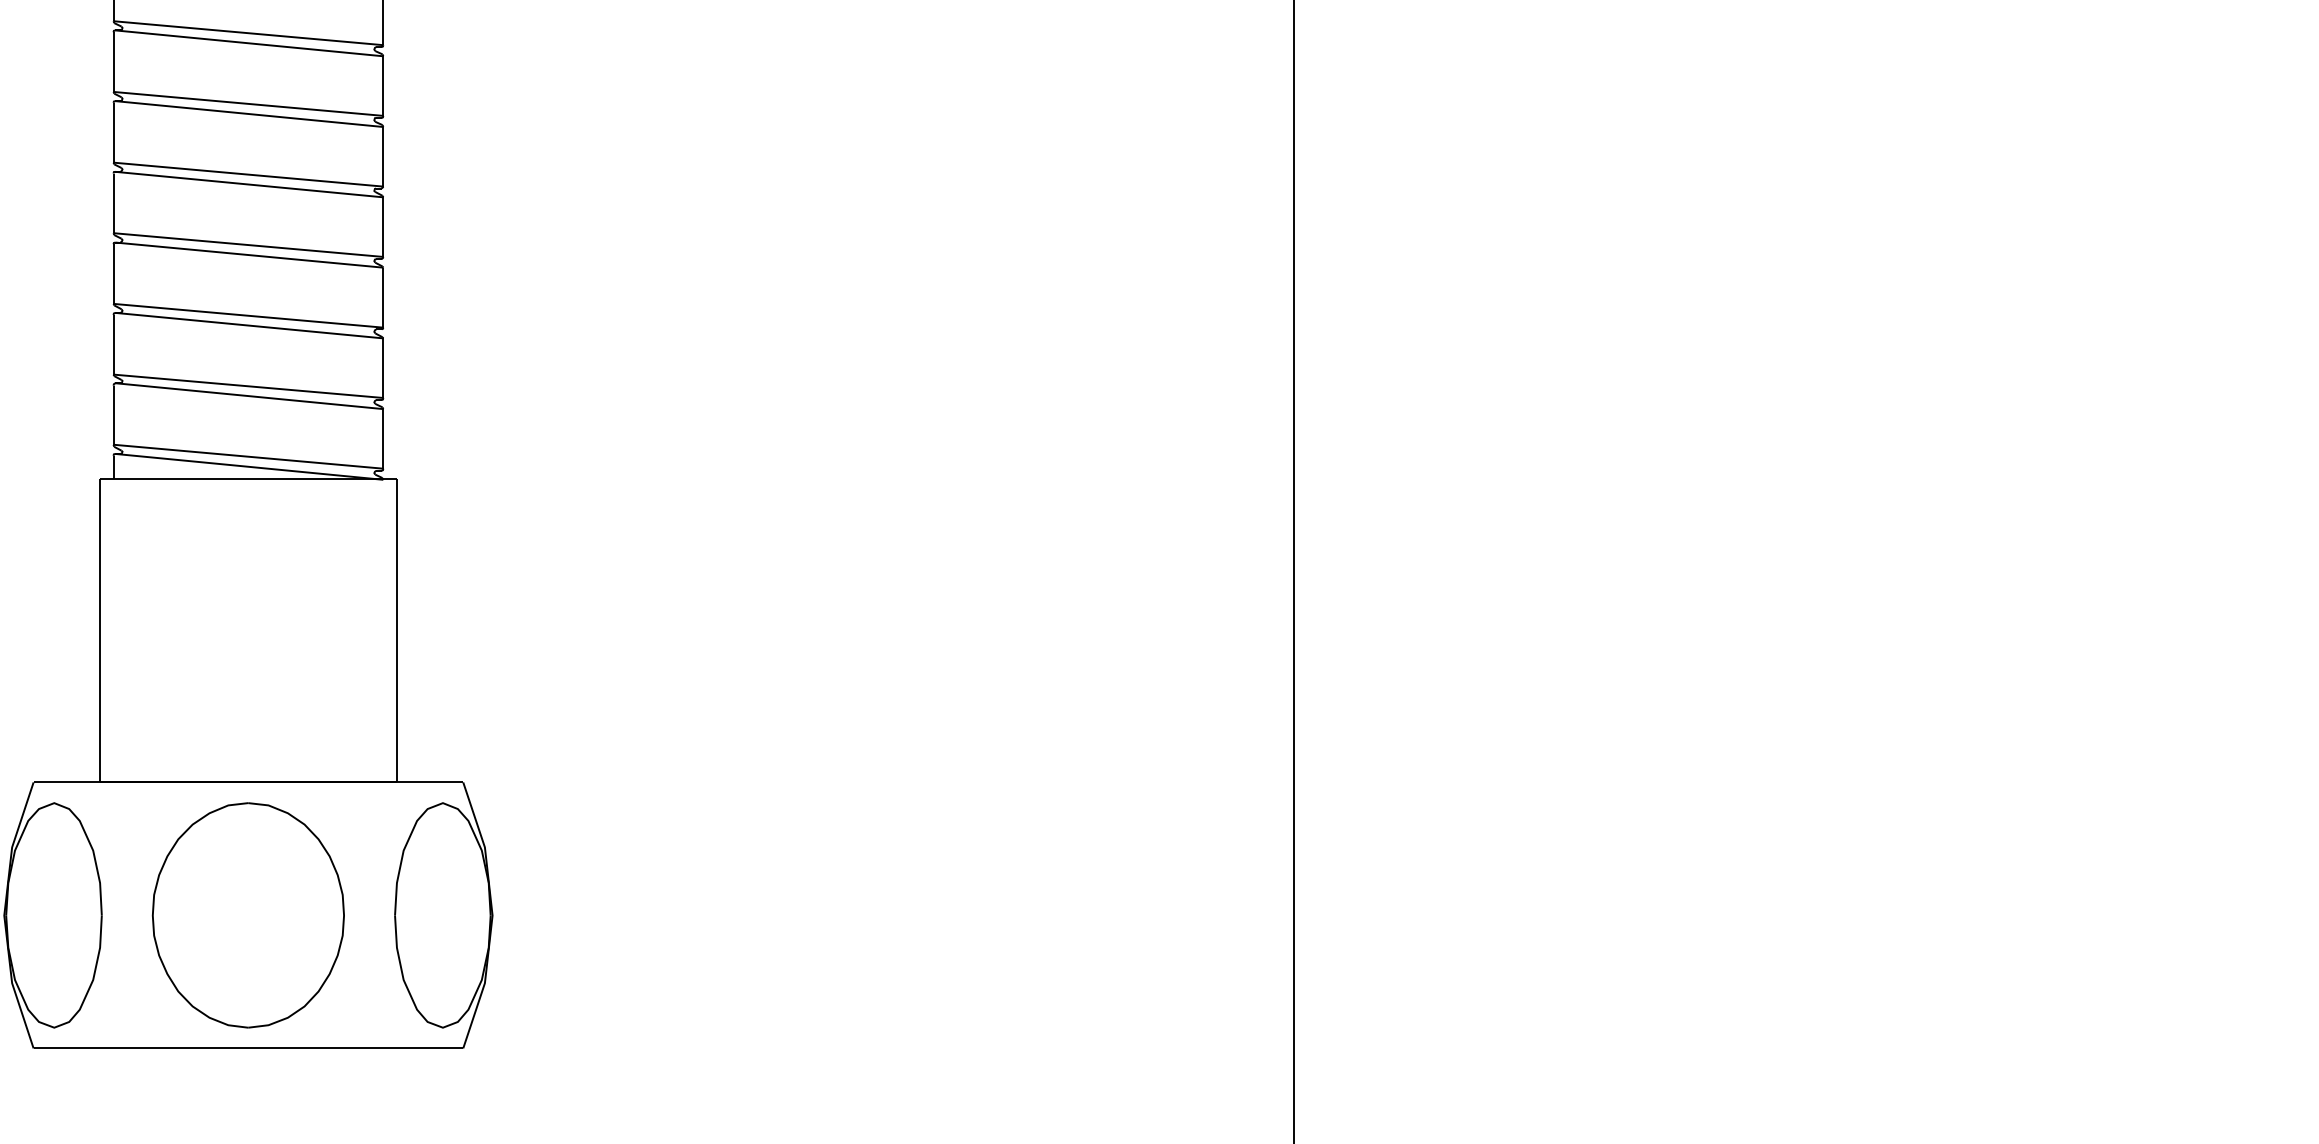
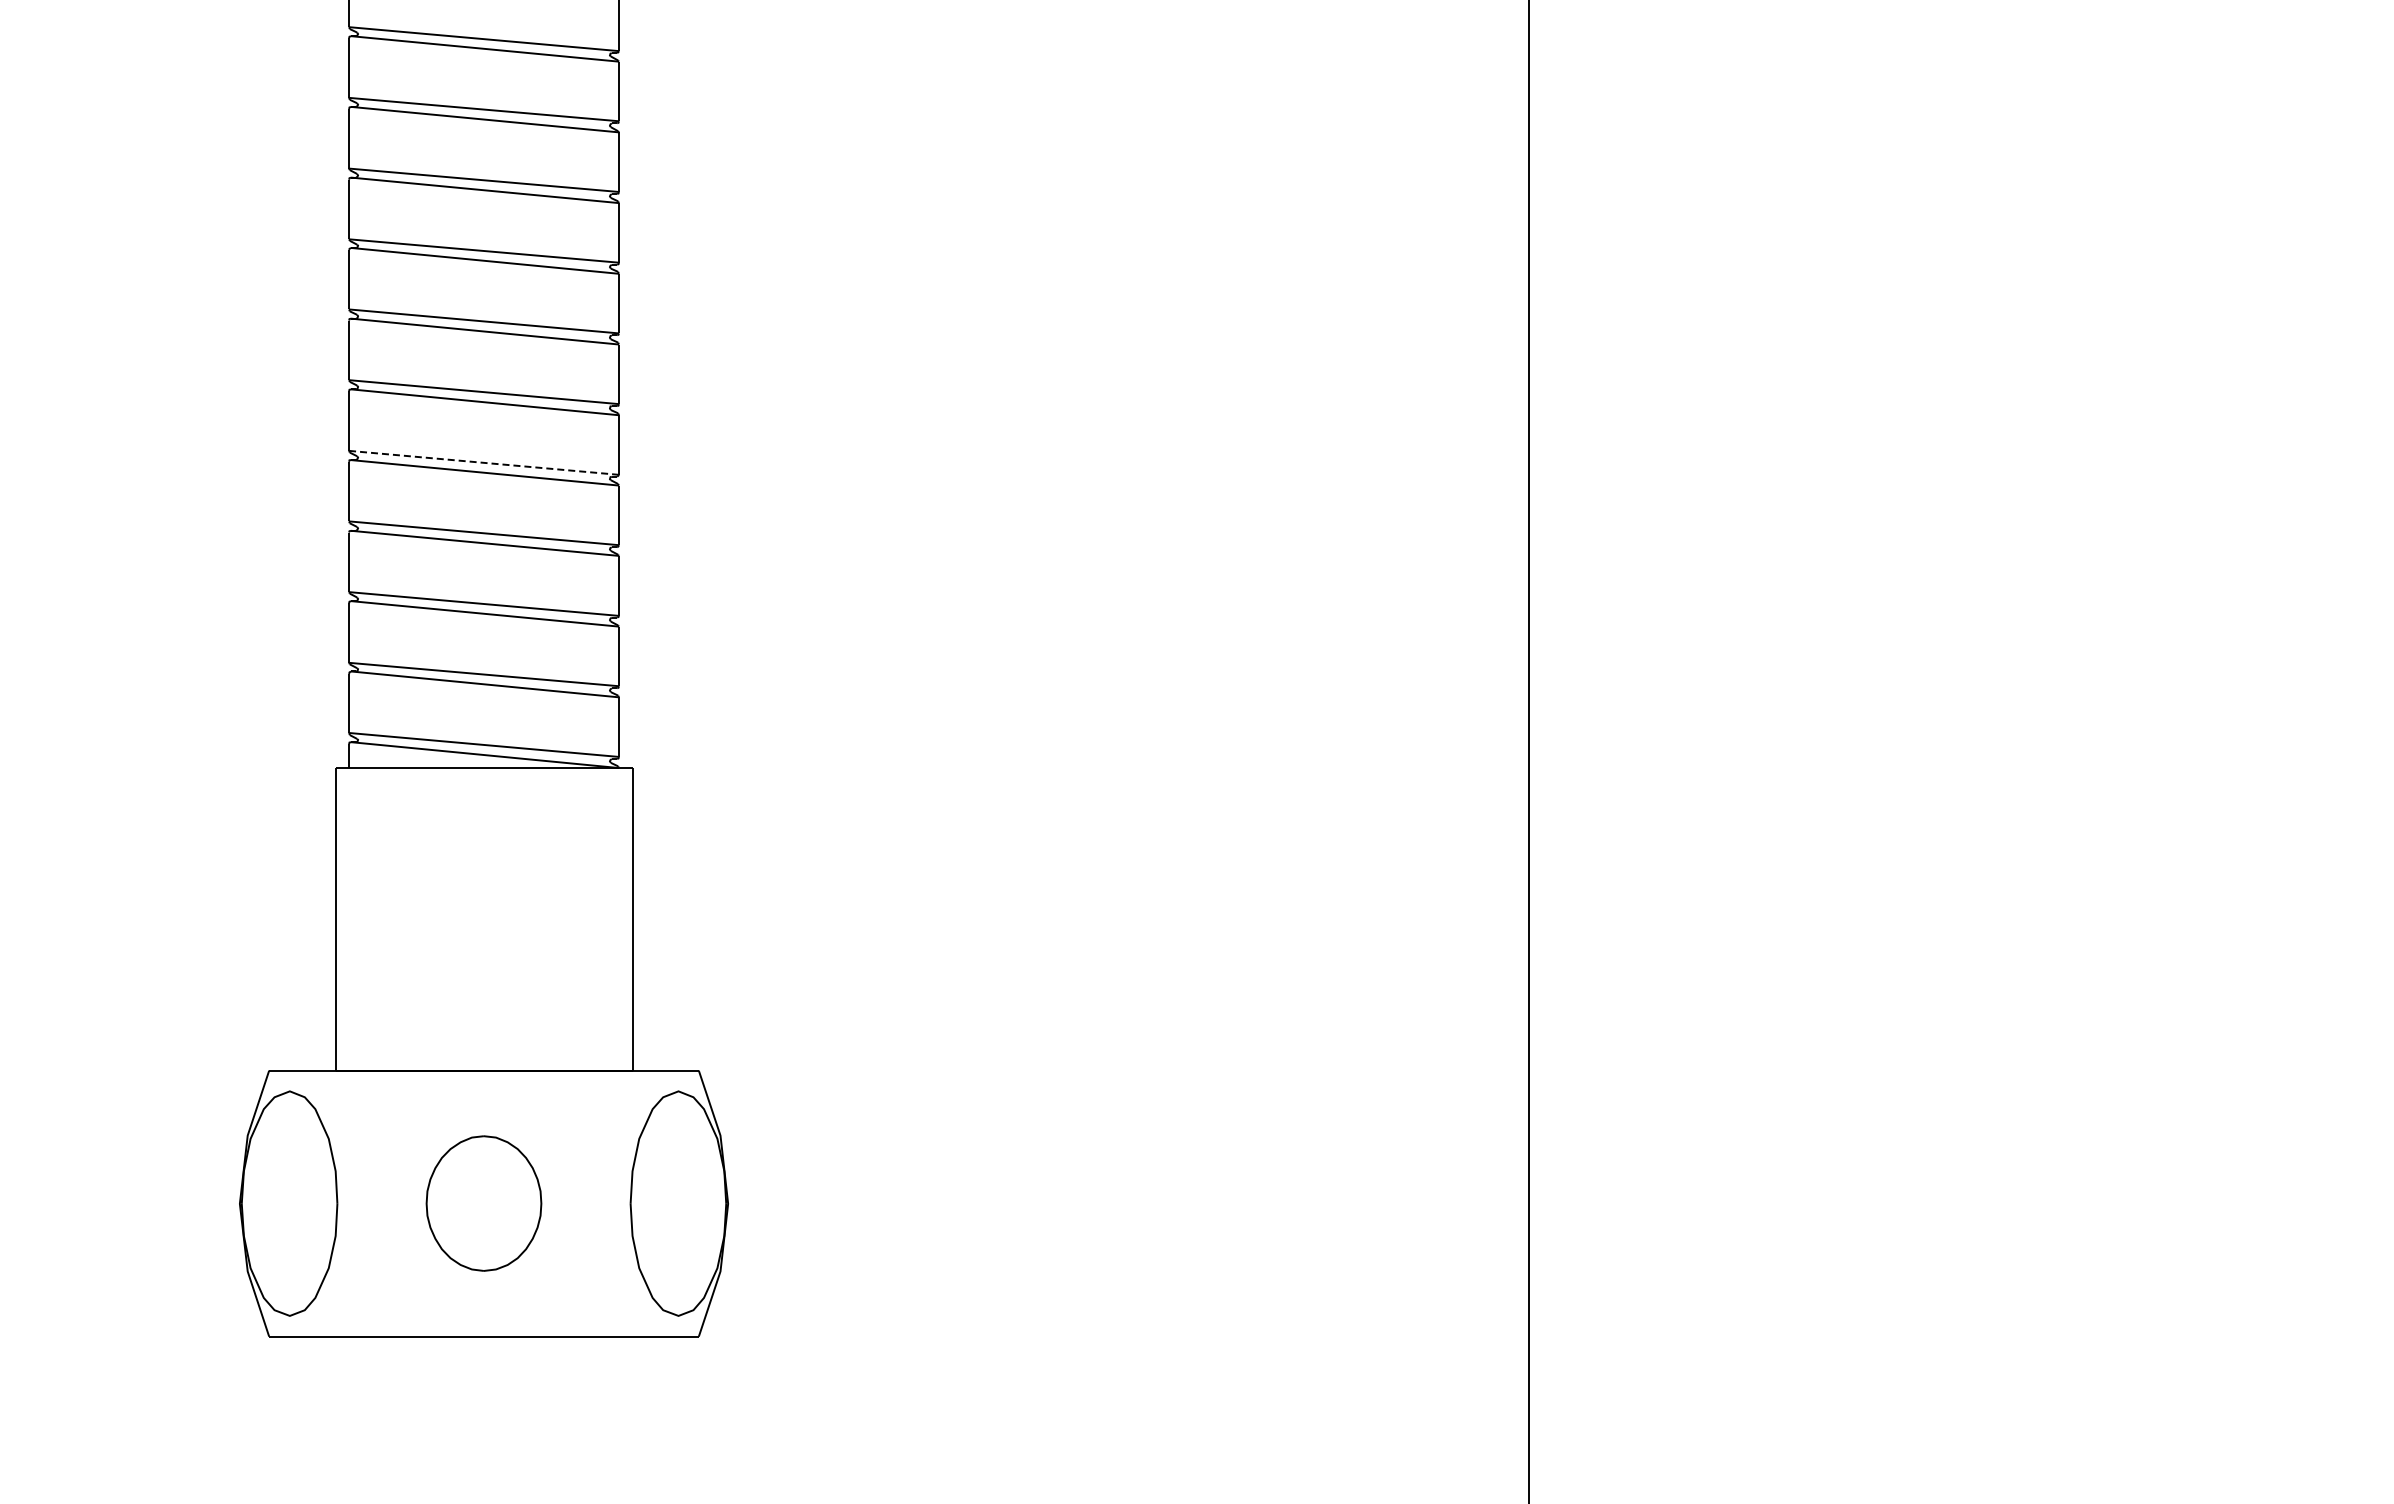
line: (248, 174) -> (484, 462), solid -> dashed
part: (247, 915) -> (483, 1203), size x0.6

